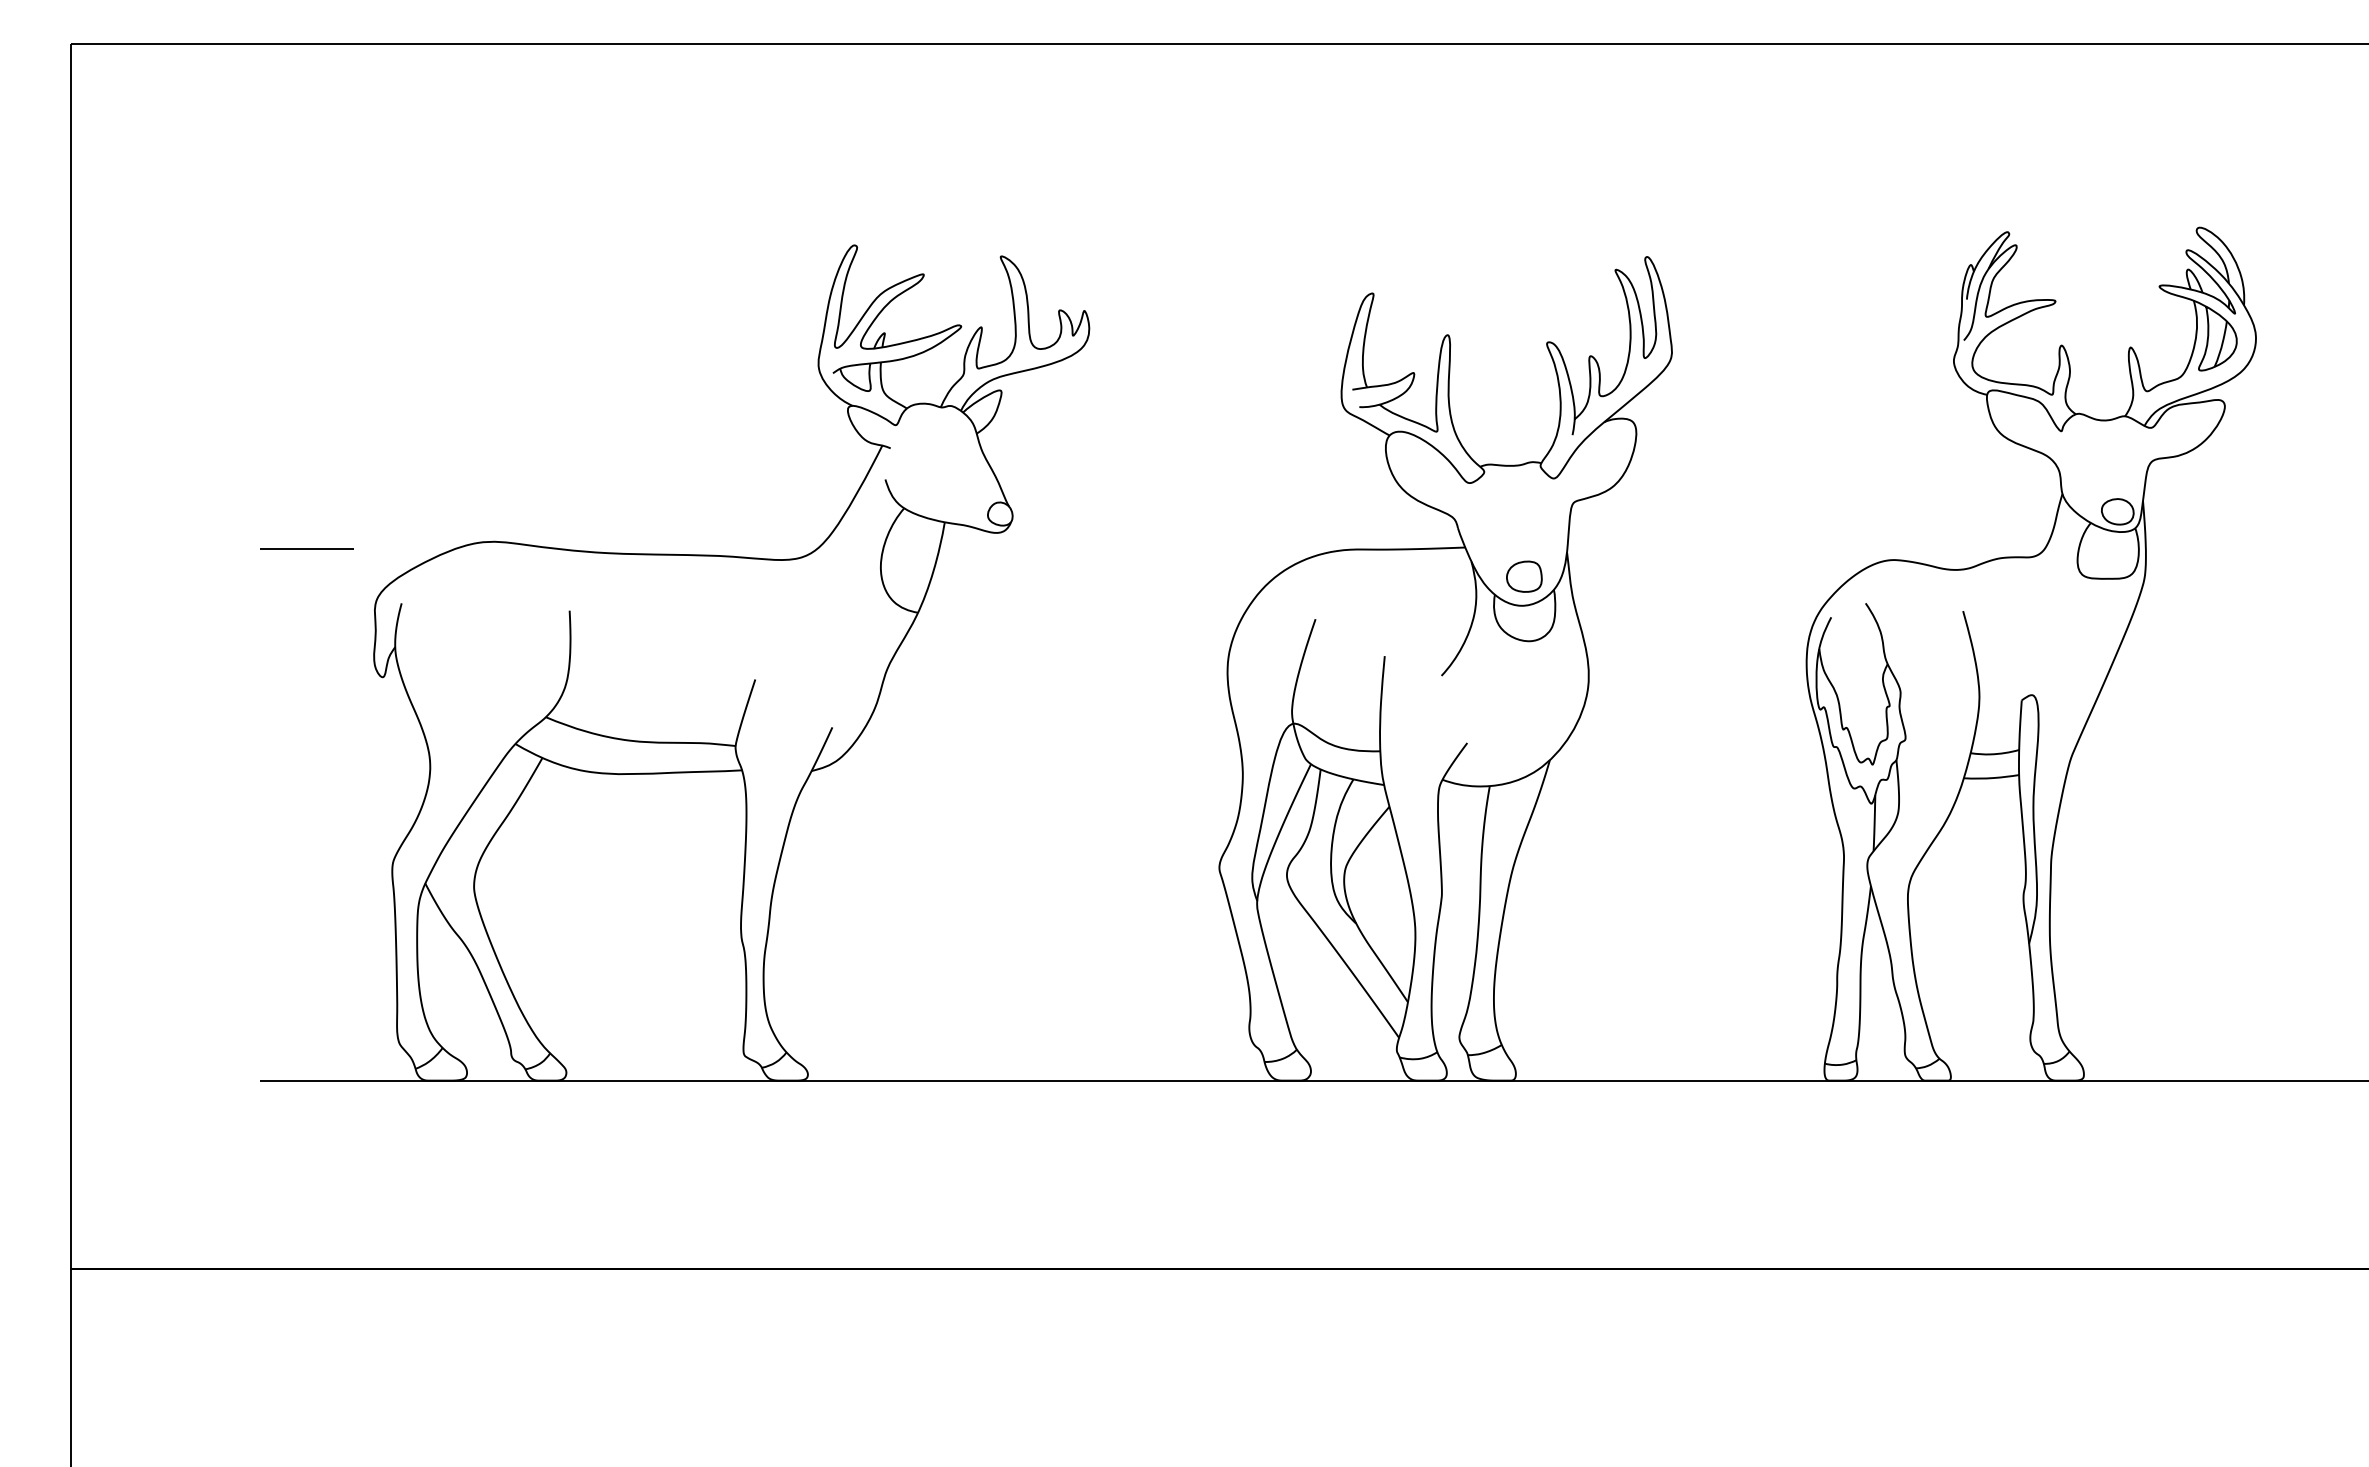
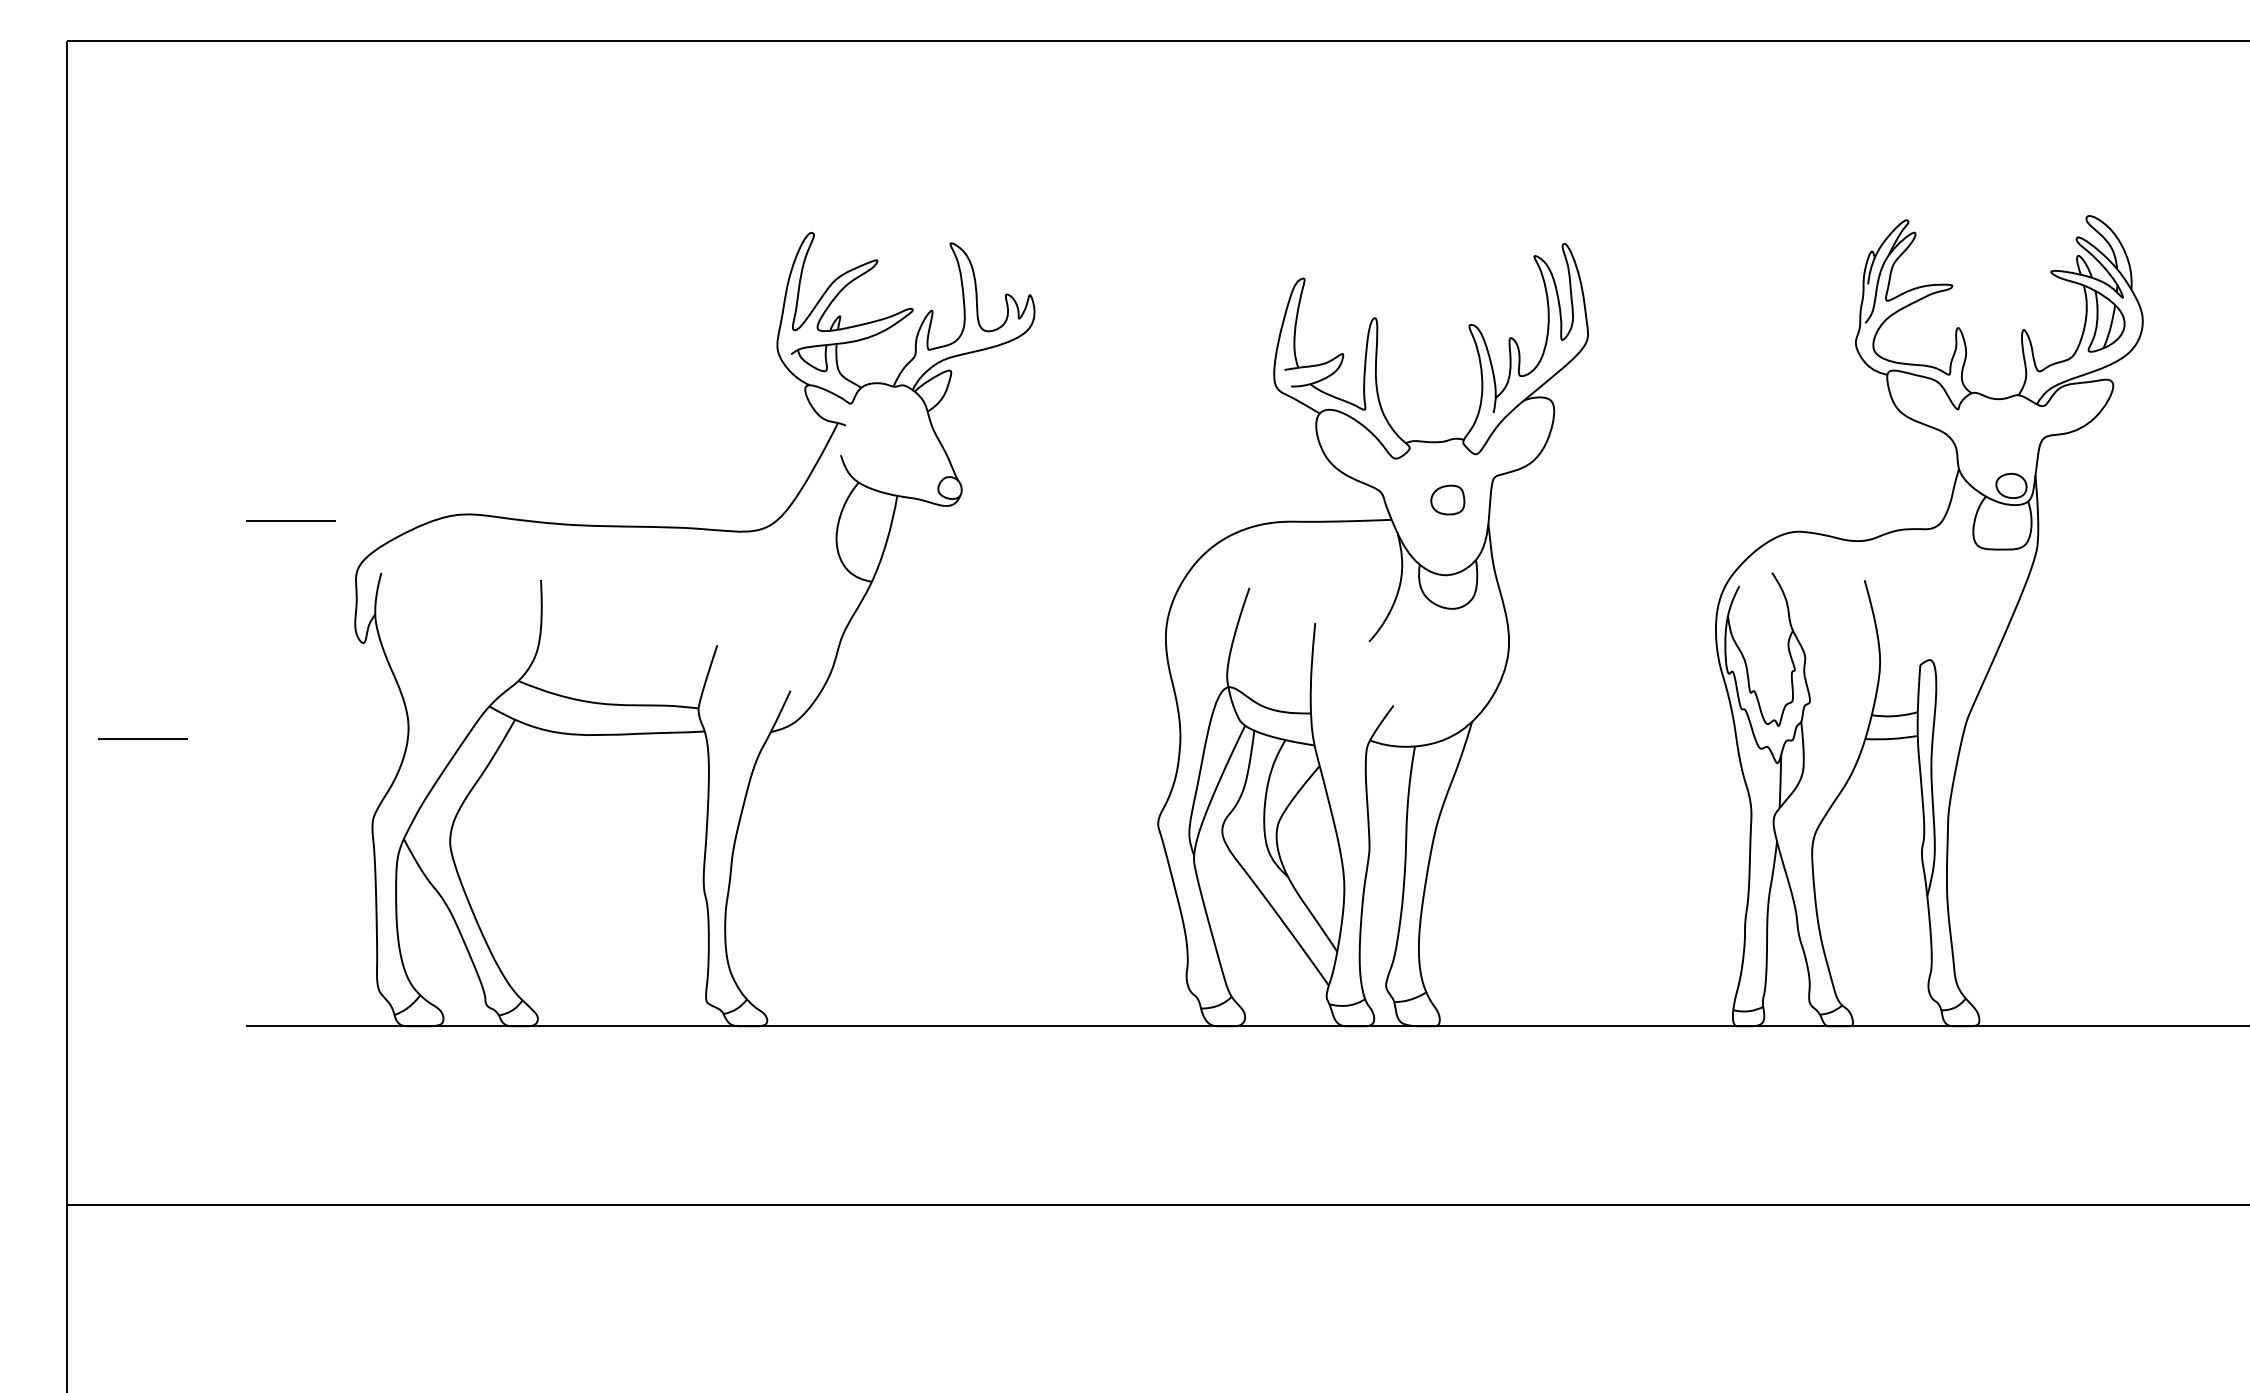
part: (1524, 576) -> (1447, 499), moved
line: (150, 778) -> (142, 739), added

